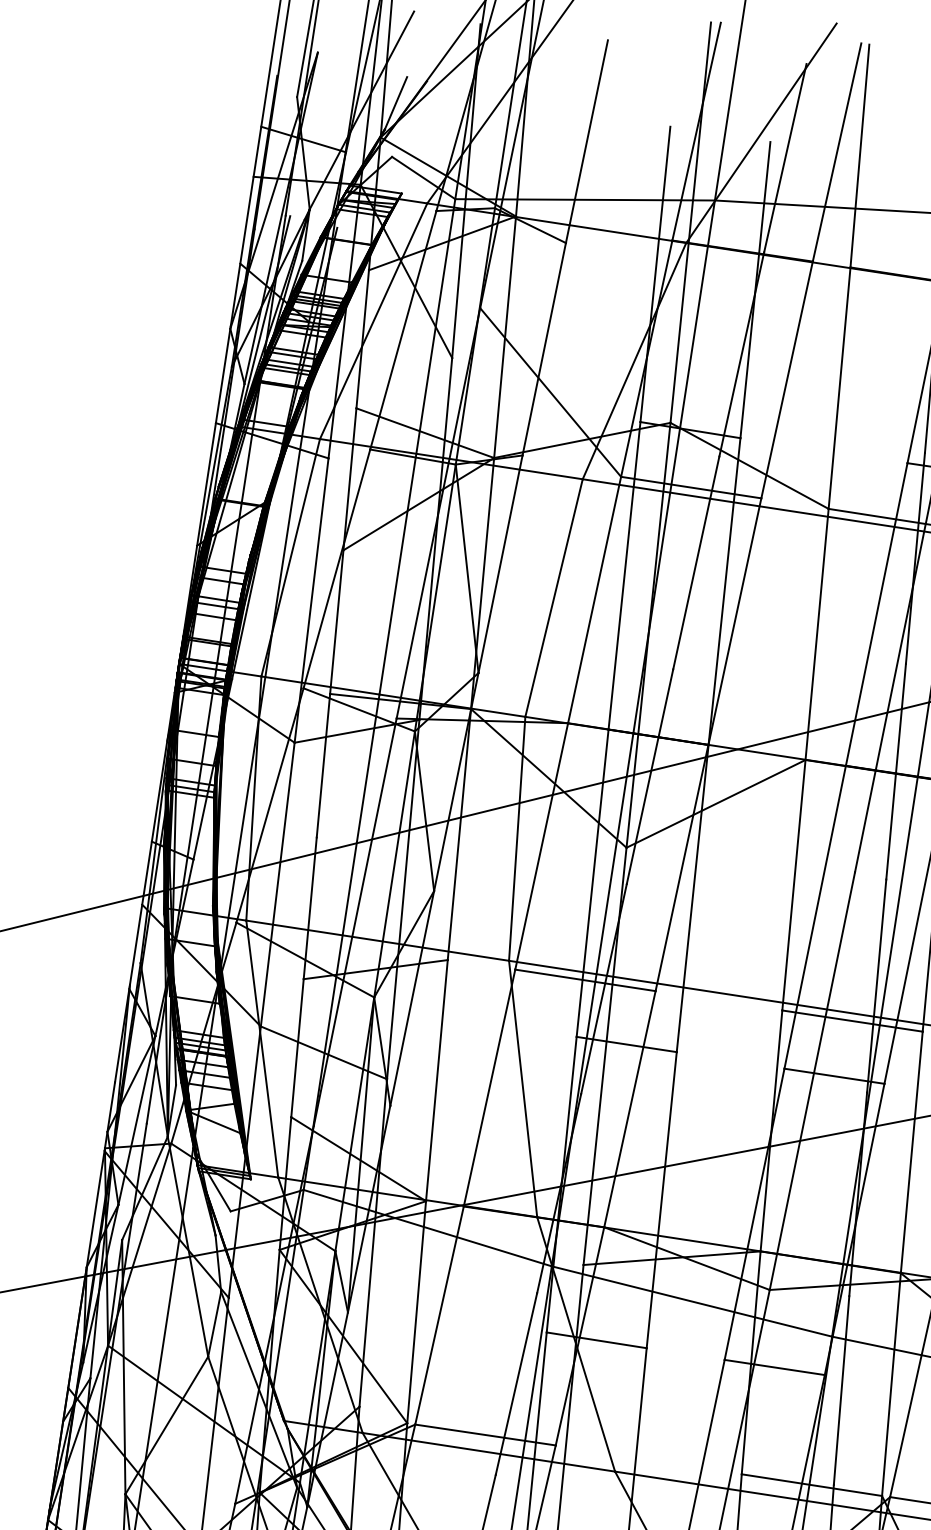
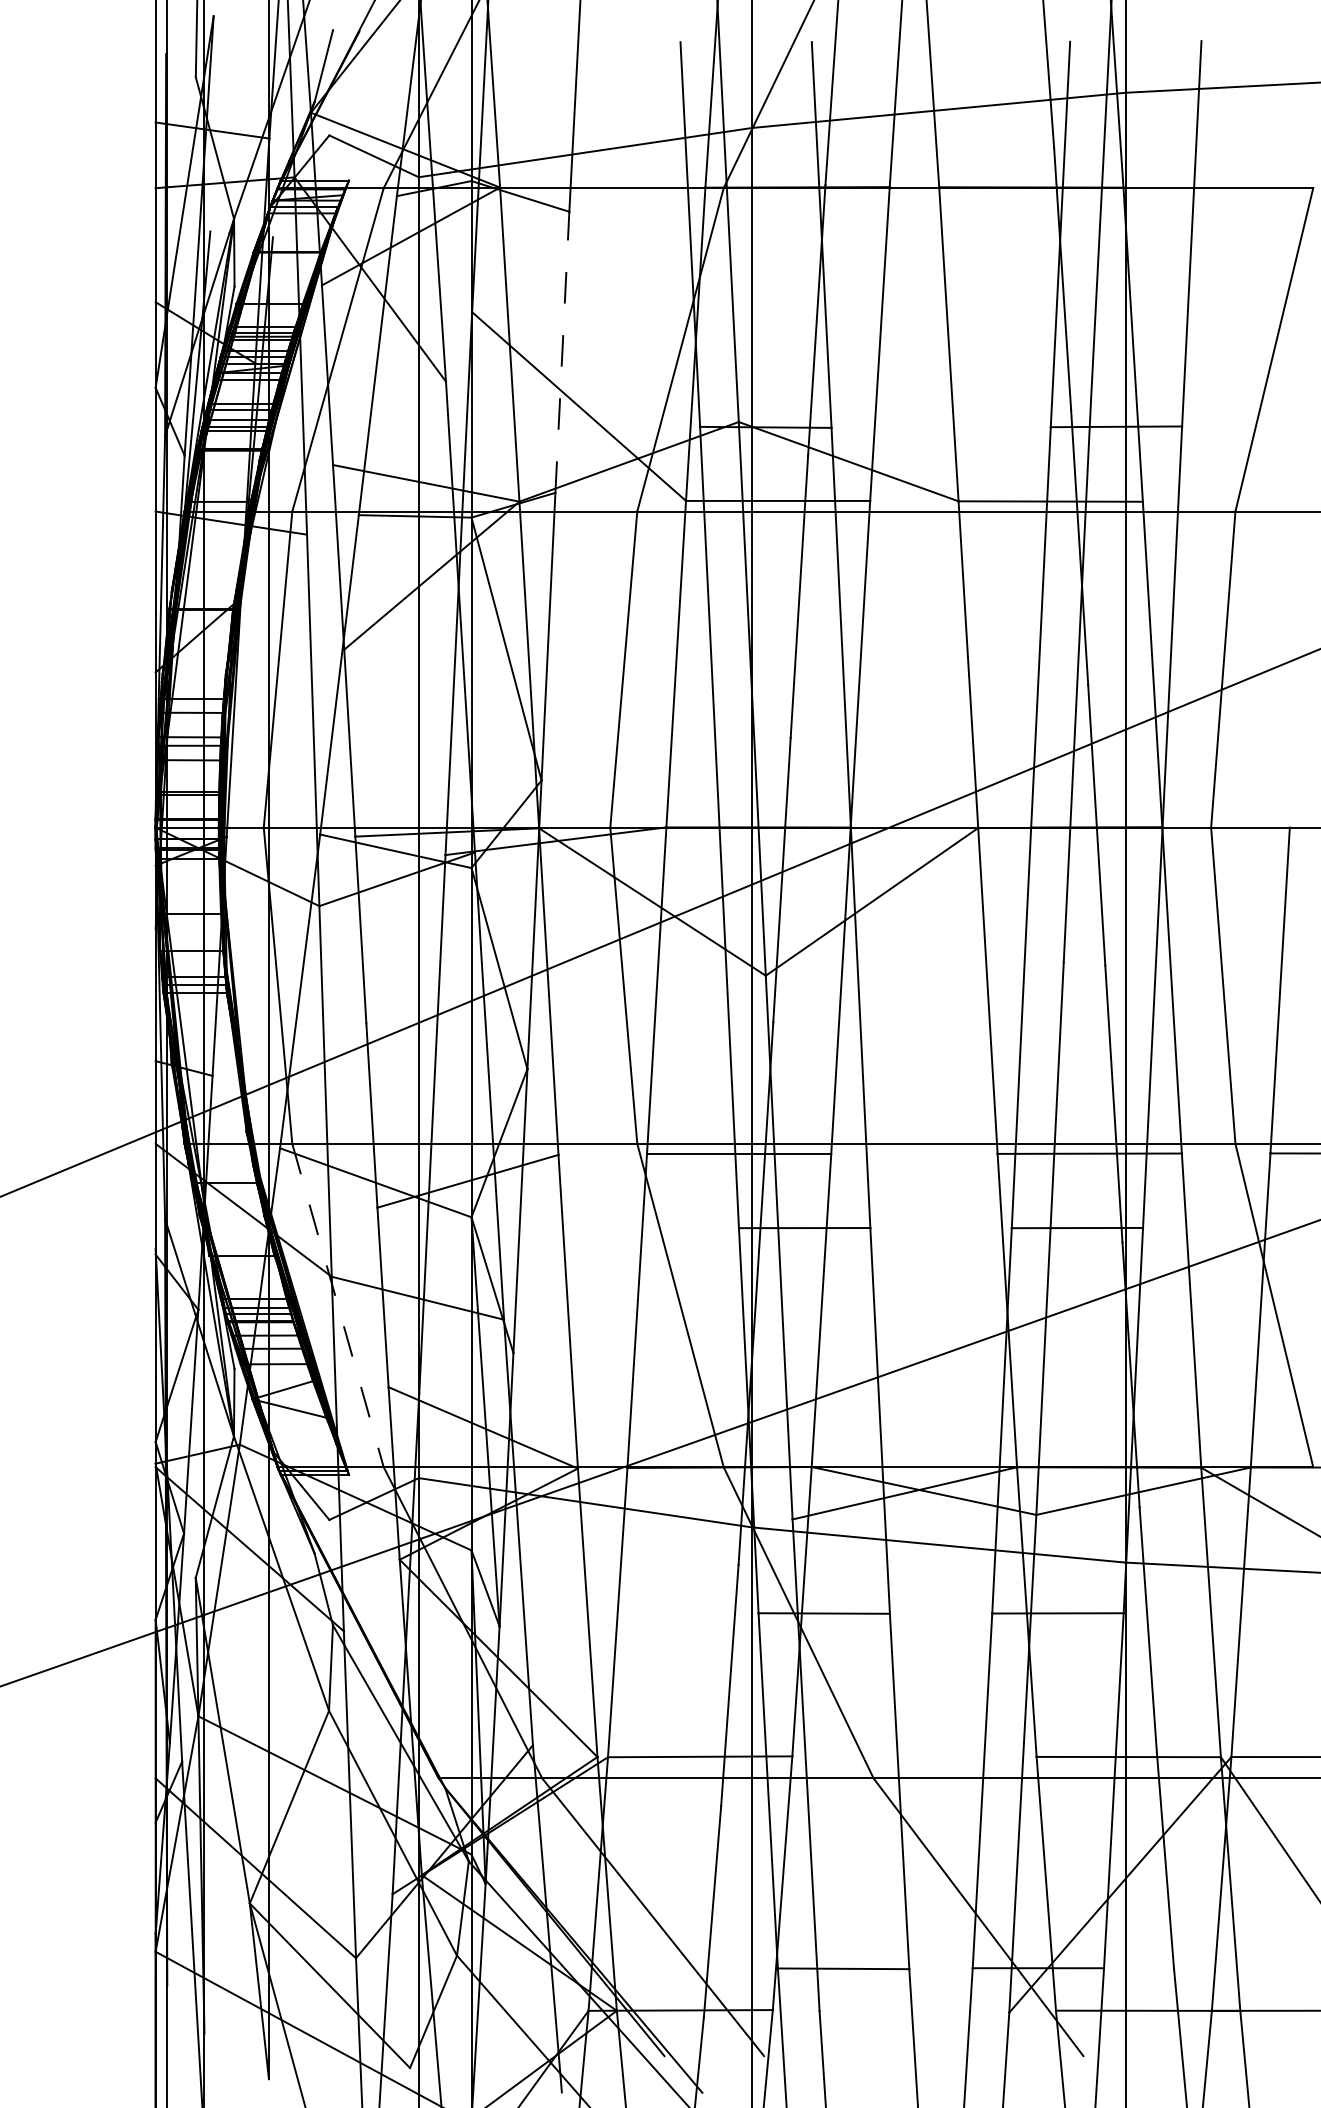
line: (544, 349) -> (562, 352), solid -> dashed
line: (262, 1049) -> (338, 1305), solid -> dashed

